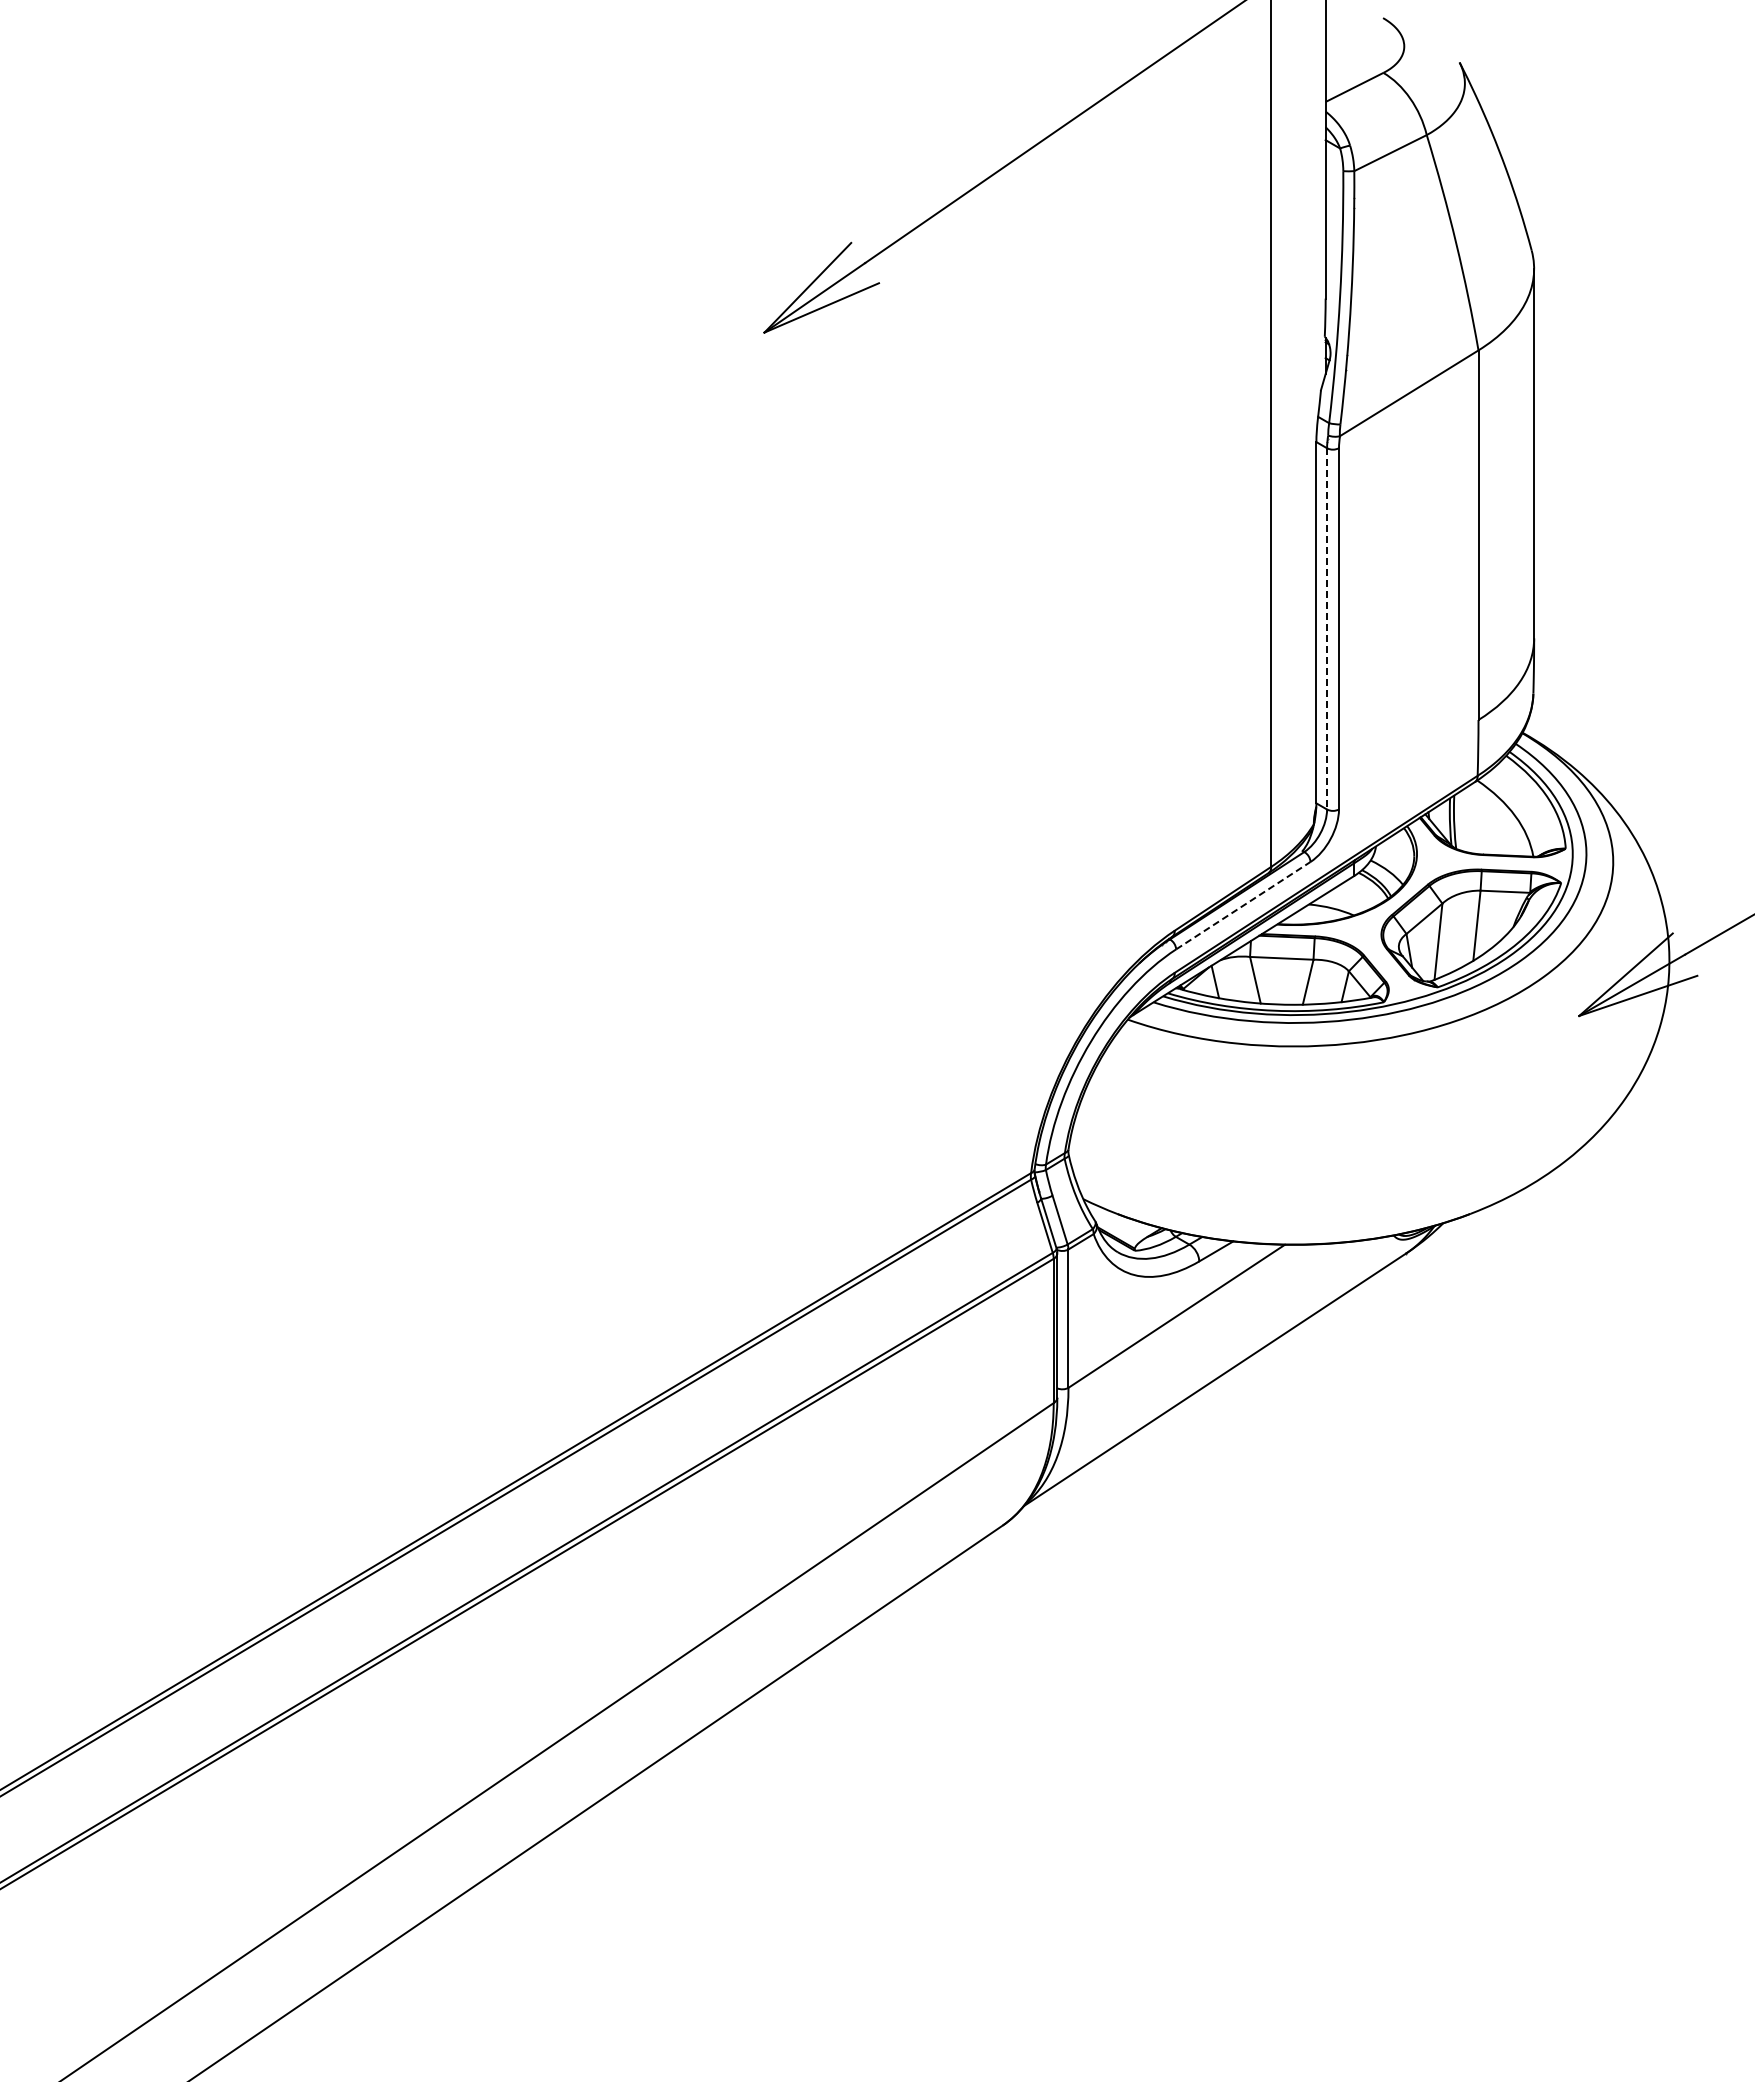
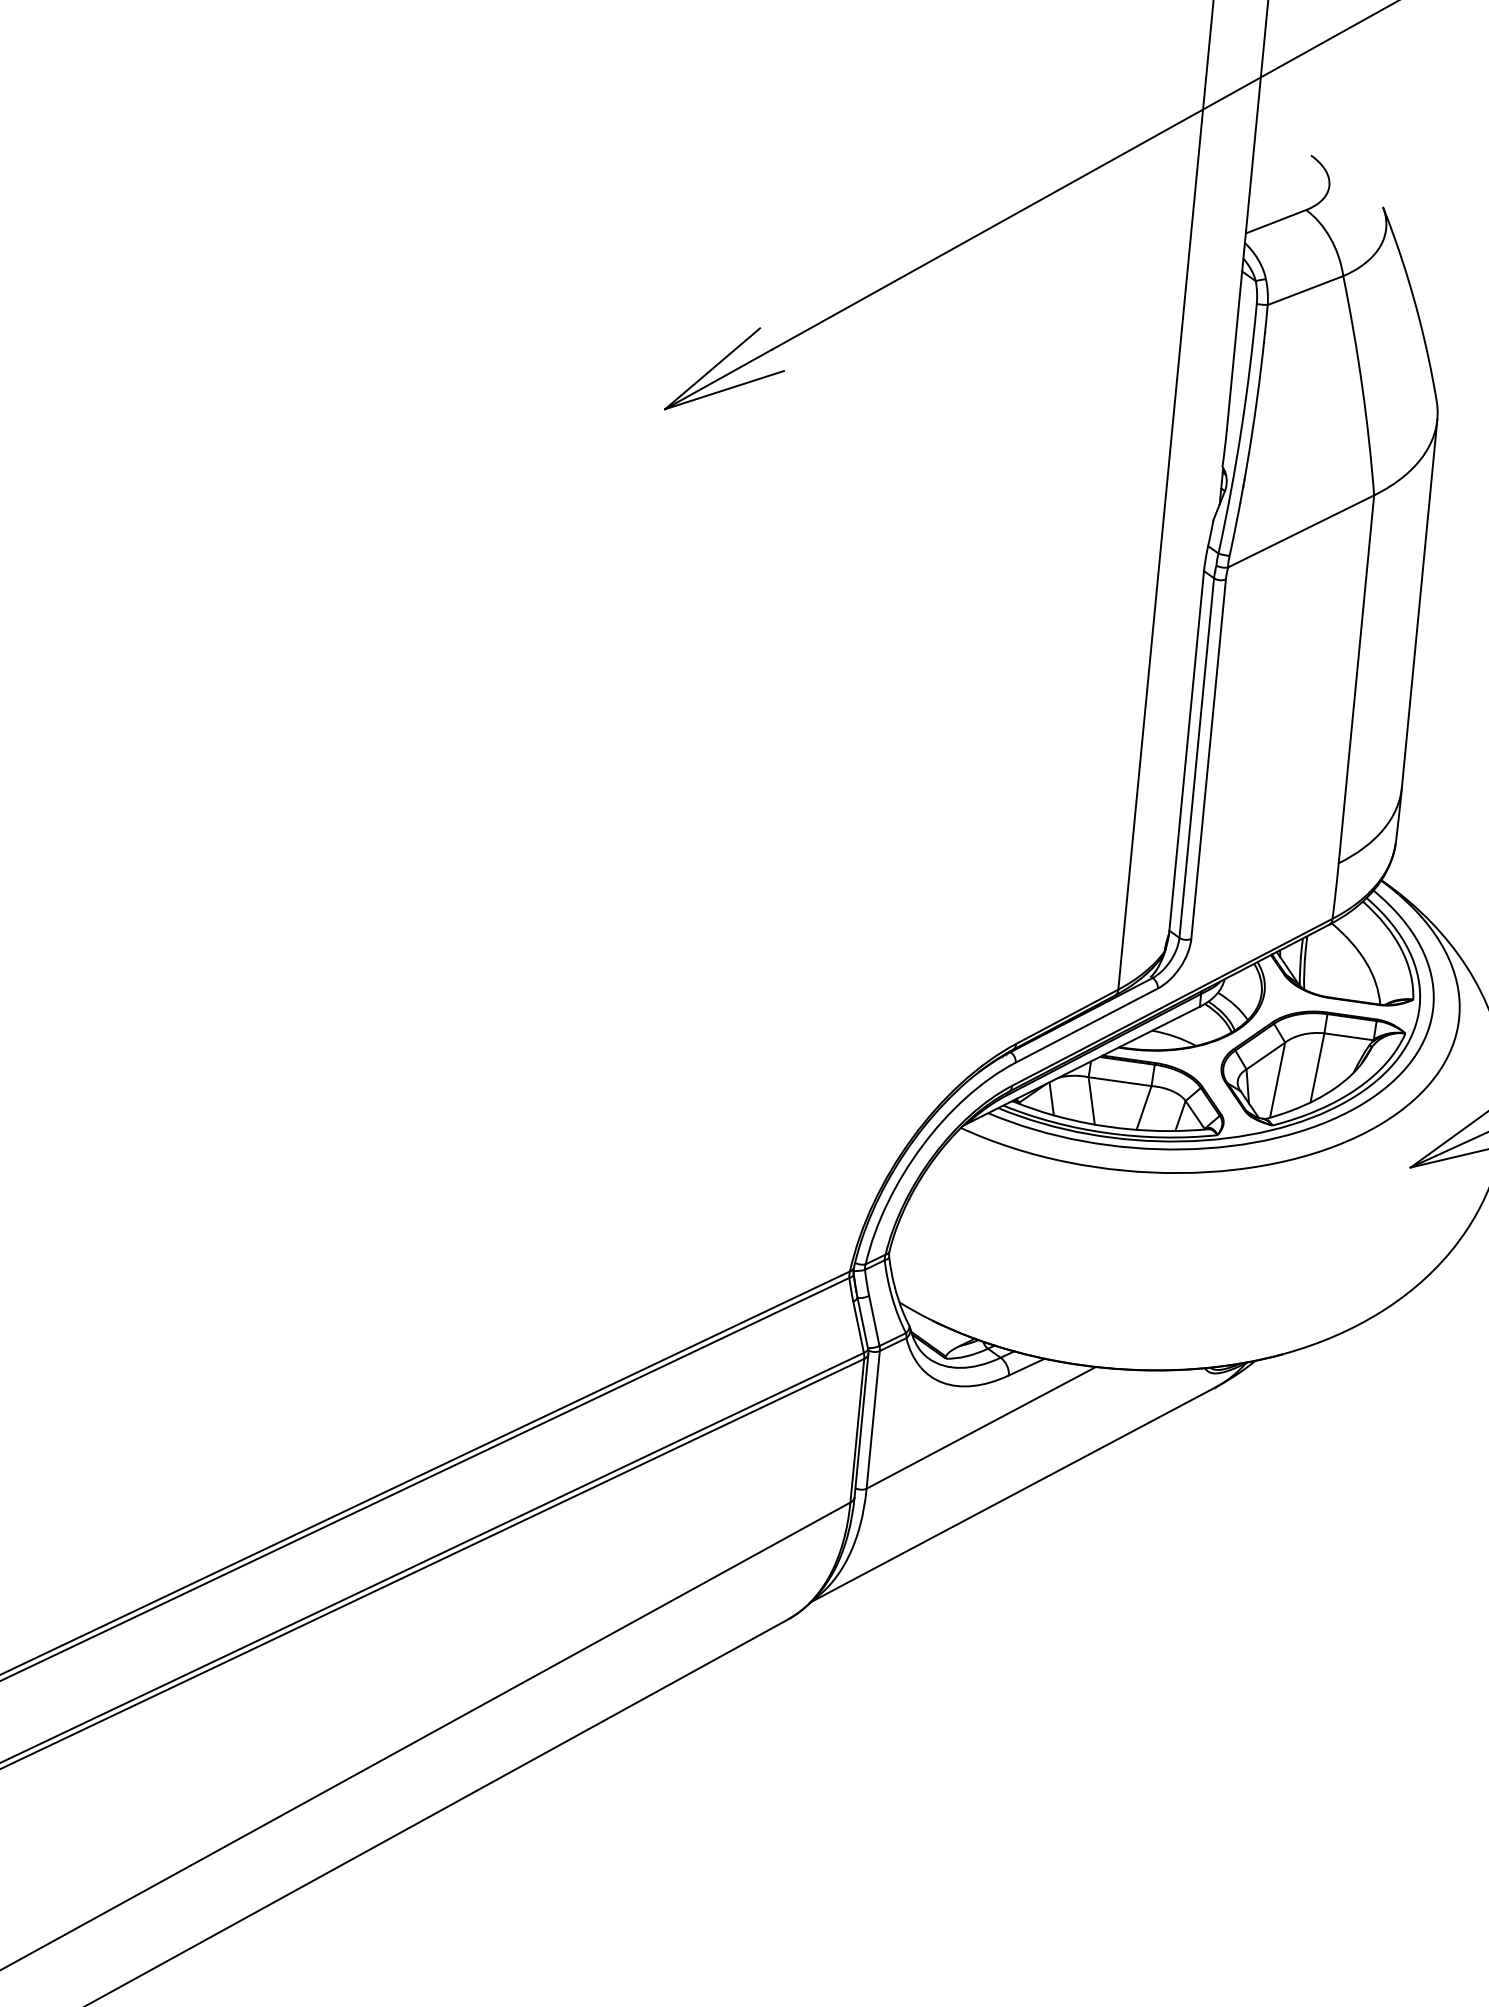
line: (1327, 628) -> (1197, 757), dashed -> solid
line: (1243, 905) -> (1087, 1025), dashed -> solid

